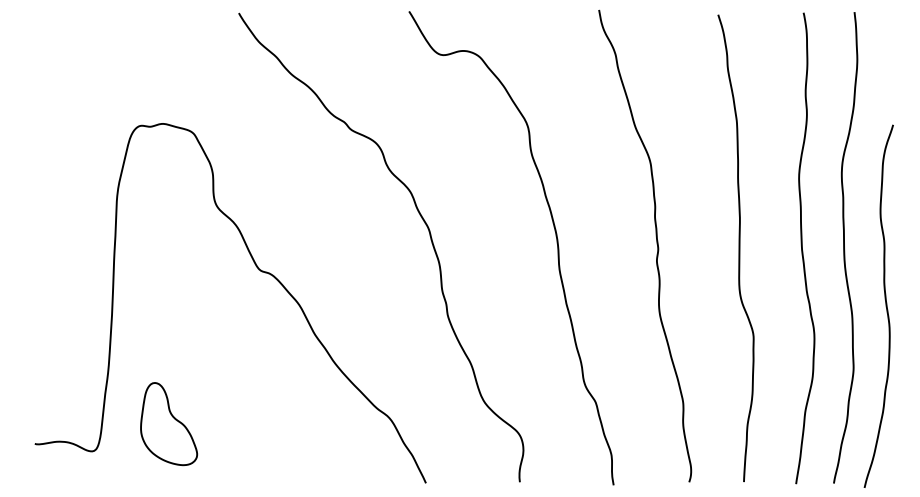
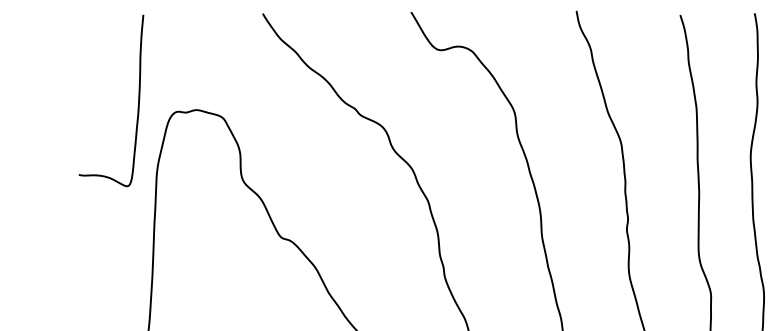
curve: (95, 113) -> (138, 101), added

